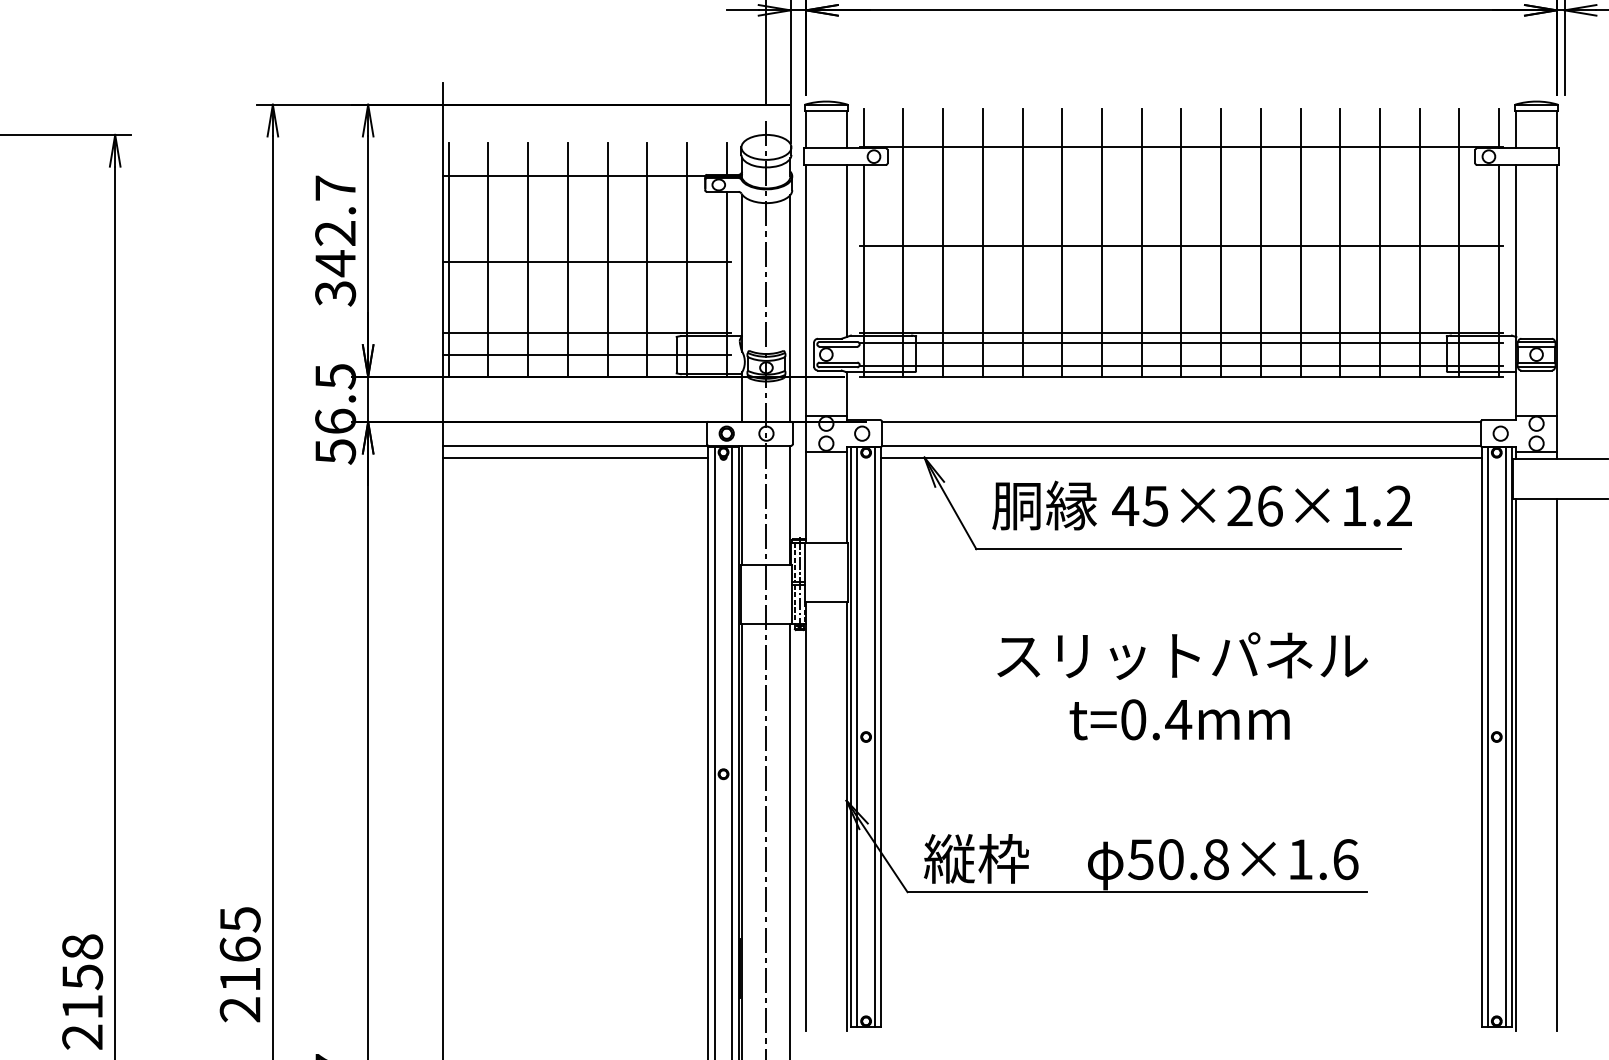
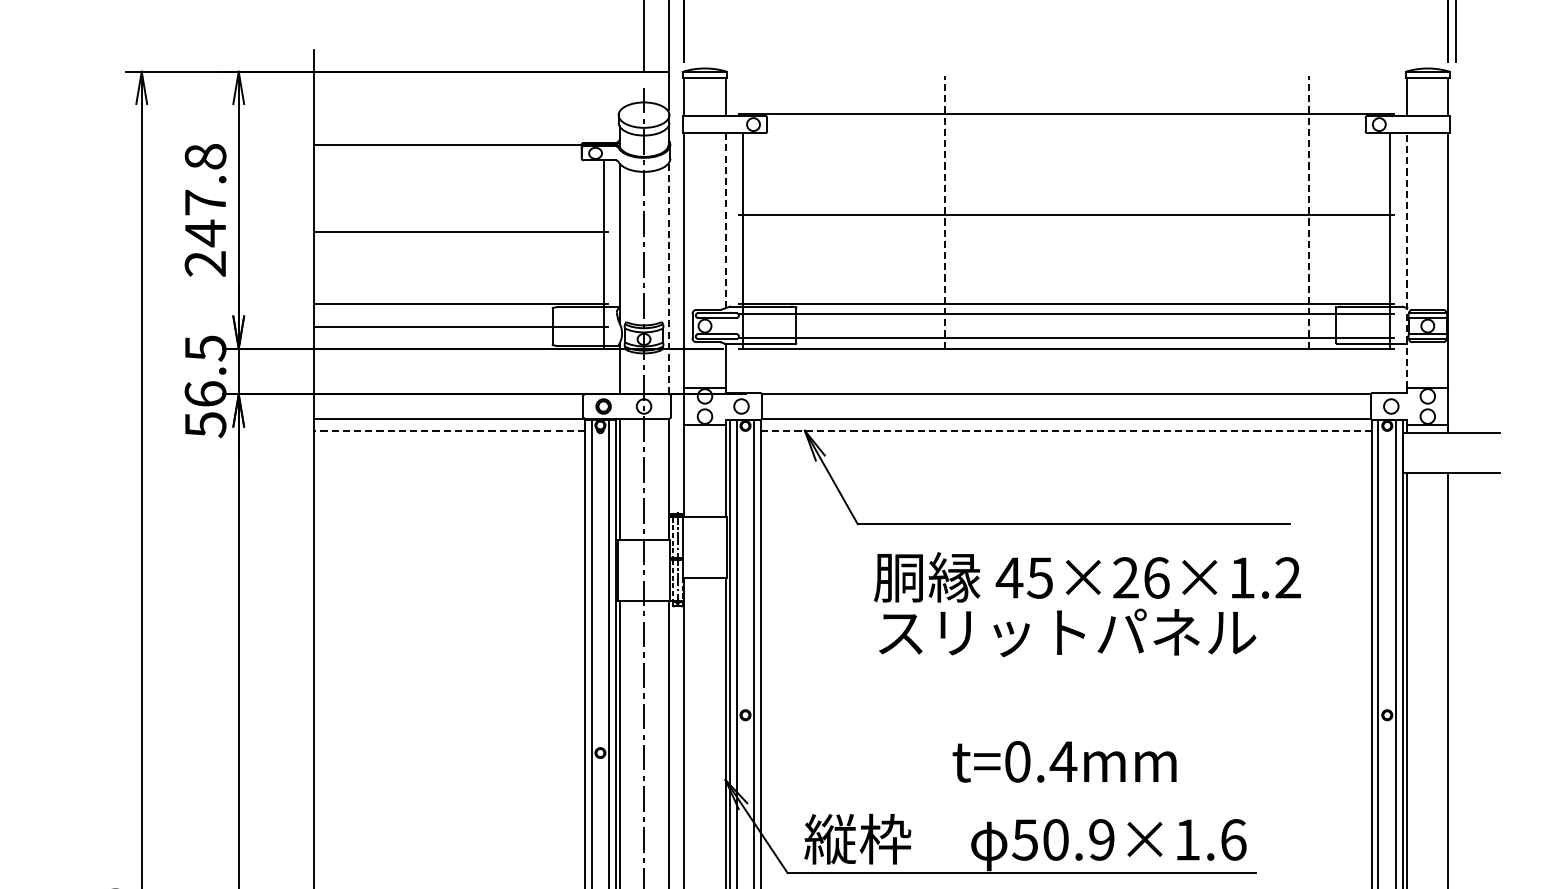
line: (863, 128) -> (742, 95), removed
line: (1499, 128) -> (1390, 95), removed
line: (726, 159) -> (603, 127), removed
text: (335, 240) -> (205, 209), 342.7 -> 247.8
line: (903, 242) -> (783, 211), removed
line: (943, 242) -> (824, 211), removed
line: (982, 242) -> (863, 211), removed
line: (1022, 242) -> (904, 211), removed
line: (1102, 242) -> (986, 211), removed
line: (1141, 242) -> (1025, 211), removed
line: (1181, 242) -> (1066, 211), removed
line: (1221, 242) -> (1107, 211), removed
line: (1260, 242) -> (1146, 211), removed
line: (1300, 242) -> (1187, 211), removed
line: (1340, 242) -> (1228, 211), removed
line: (1380, 242) -> (1268, 211), removed
line: (1459, 242) -> (1349, 211), removed
line: (1062, 243) -> (945, 212), solid -> dashed
line: (1419, 243) -> (1308, 212), solid -> dashed
line: (846, 250) -> (725, 220), solid -> dashed
line: (448, 259) -> (320, 229), removed
line: (488, 259) -> (361, 229), removed
line: (528, 259) -> (401, 229), removed
line: (567, 259) -> (441, 229), removed
line: (607, 259) -> (482, 229), removed
line: (647, 259) -> (523, 229), removed
line: (687, 259) -> (563, 229), removed
line: (1516, 289) -> (1407, 259), solid -> dashed
line: (790, 308) -> (668, 279), solid -> dashed
line: (575, 457) -> (449, 430), solid -> dashed
line: (1181, 457) -> (1066, 430), solid -> dashed
text: (1201, 505) -> (1086, 577), moved
text: (1179, 719) -> (1064, 761), moved
text: (1215, 859) -> (1101, 839), 50.8×1.6 -> 50.9×1.6

